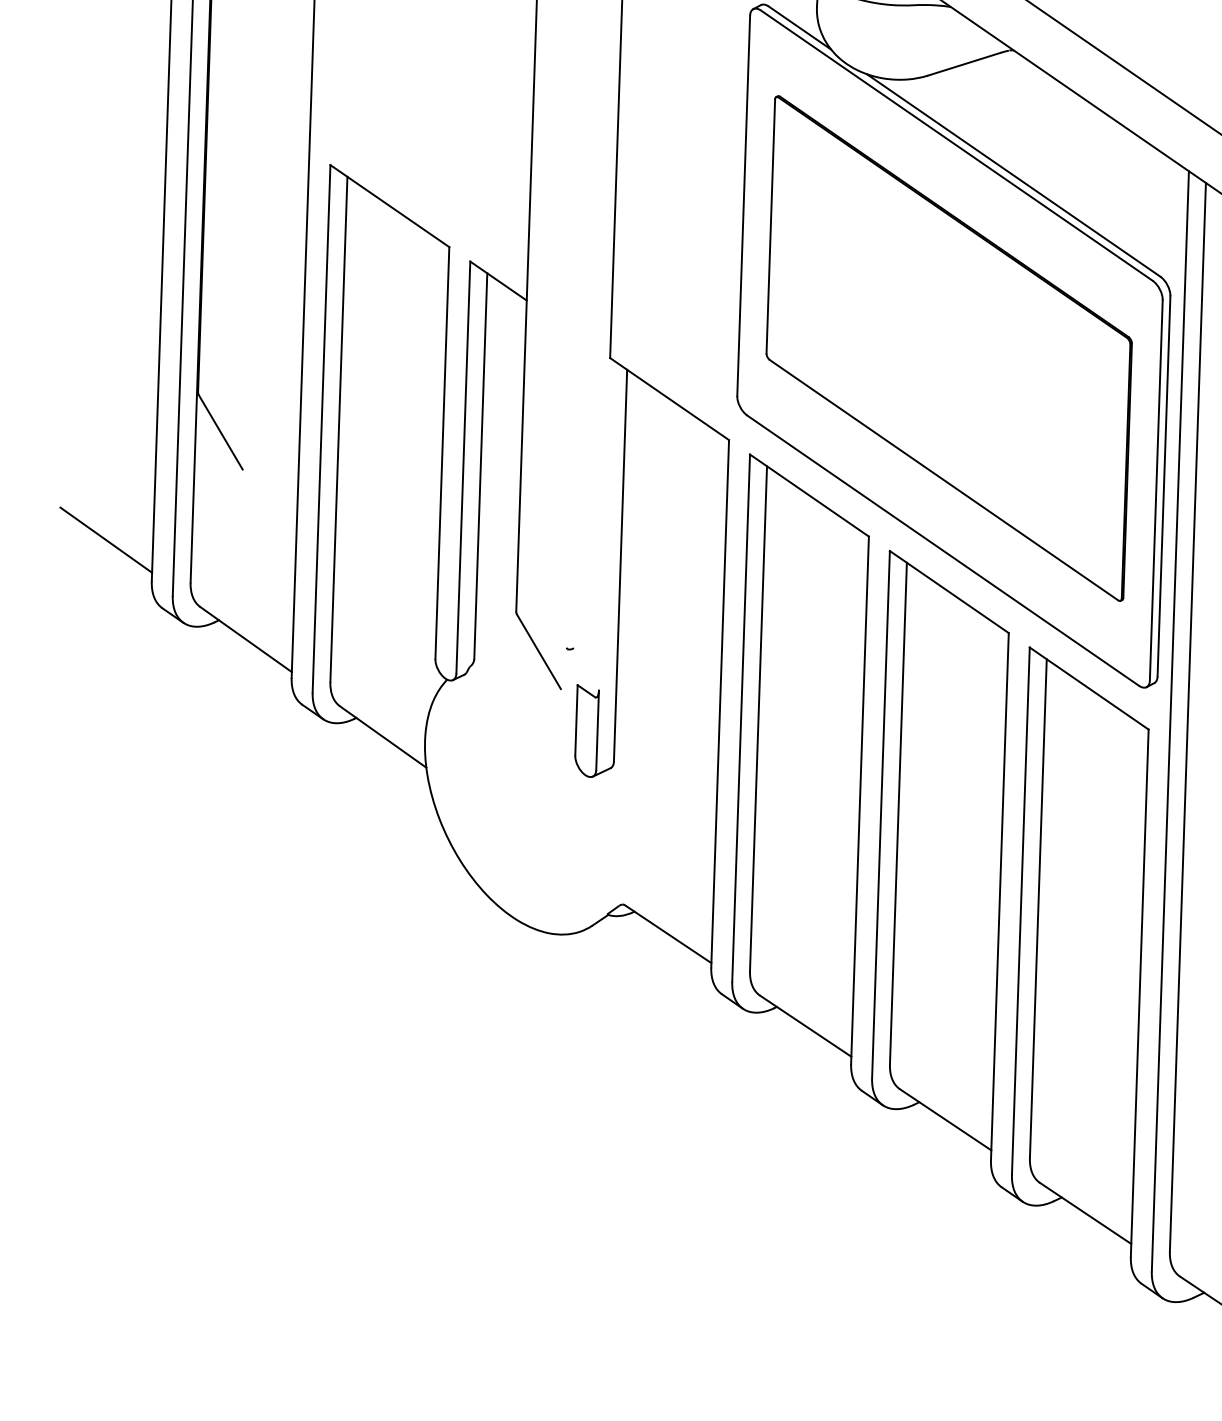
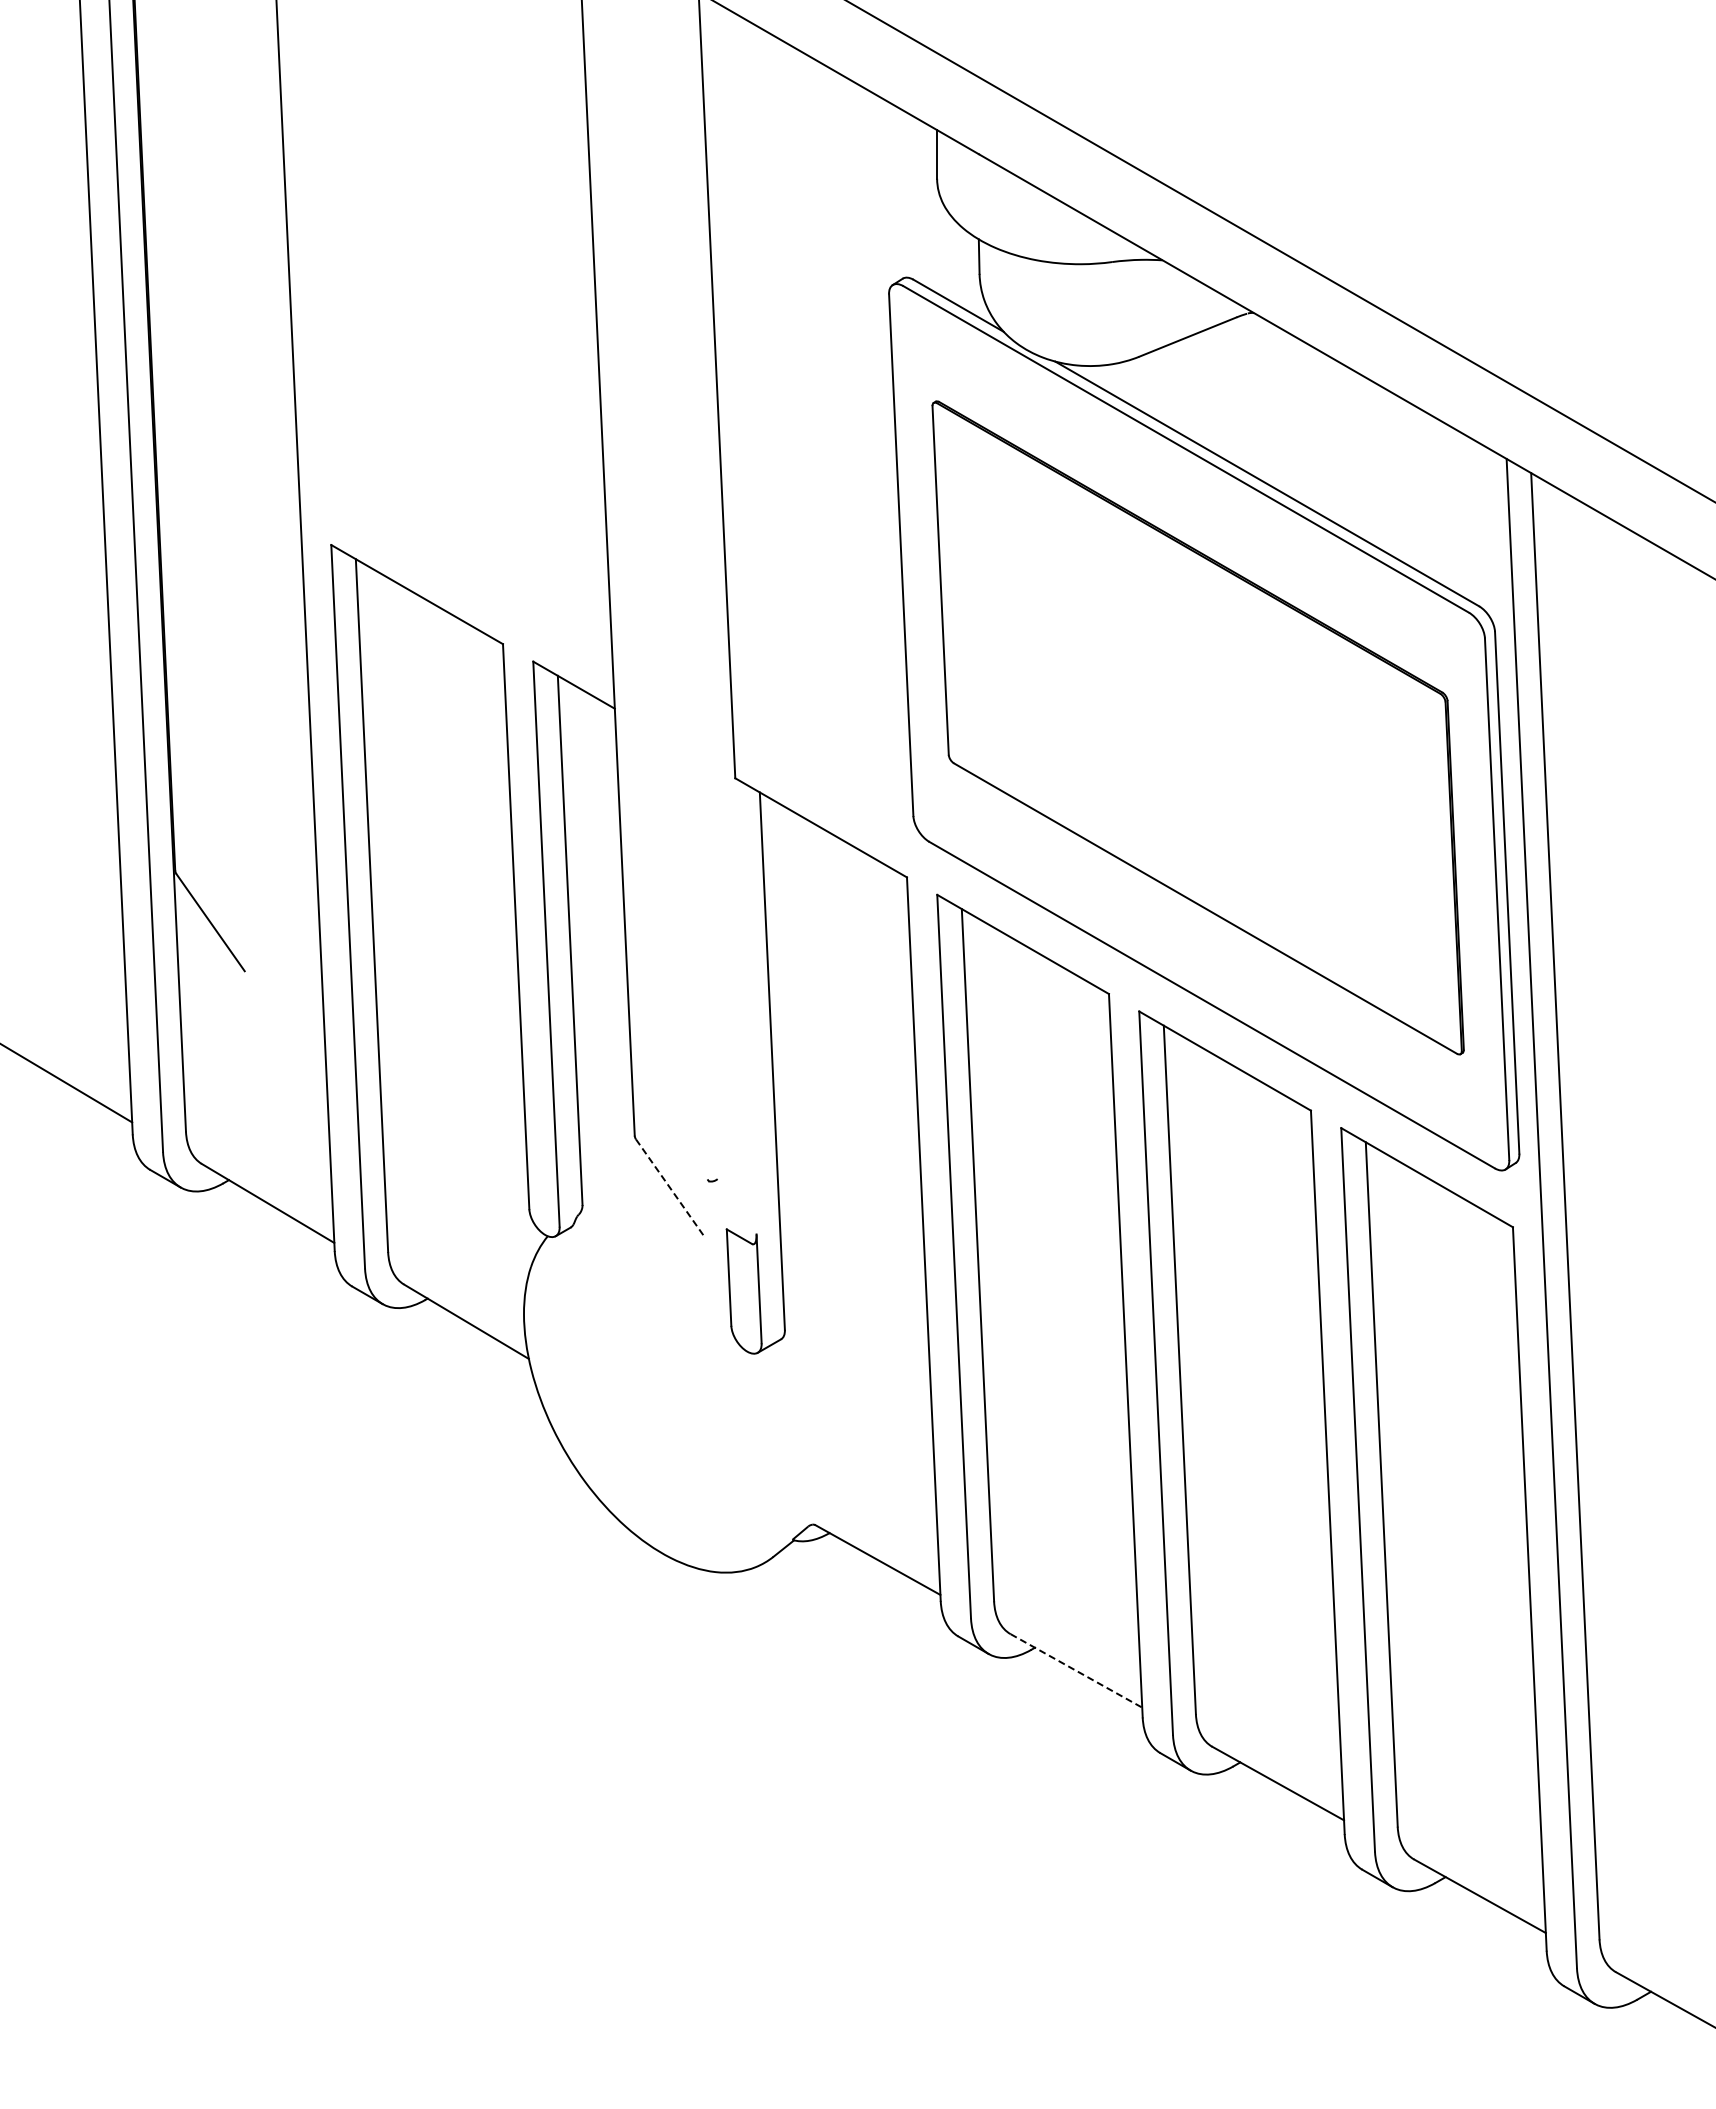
line: (539, 652) -> (670, 1188), solid -> dashed
line: (805, 1026) -> (1076, 1671), solid -> dashed

